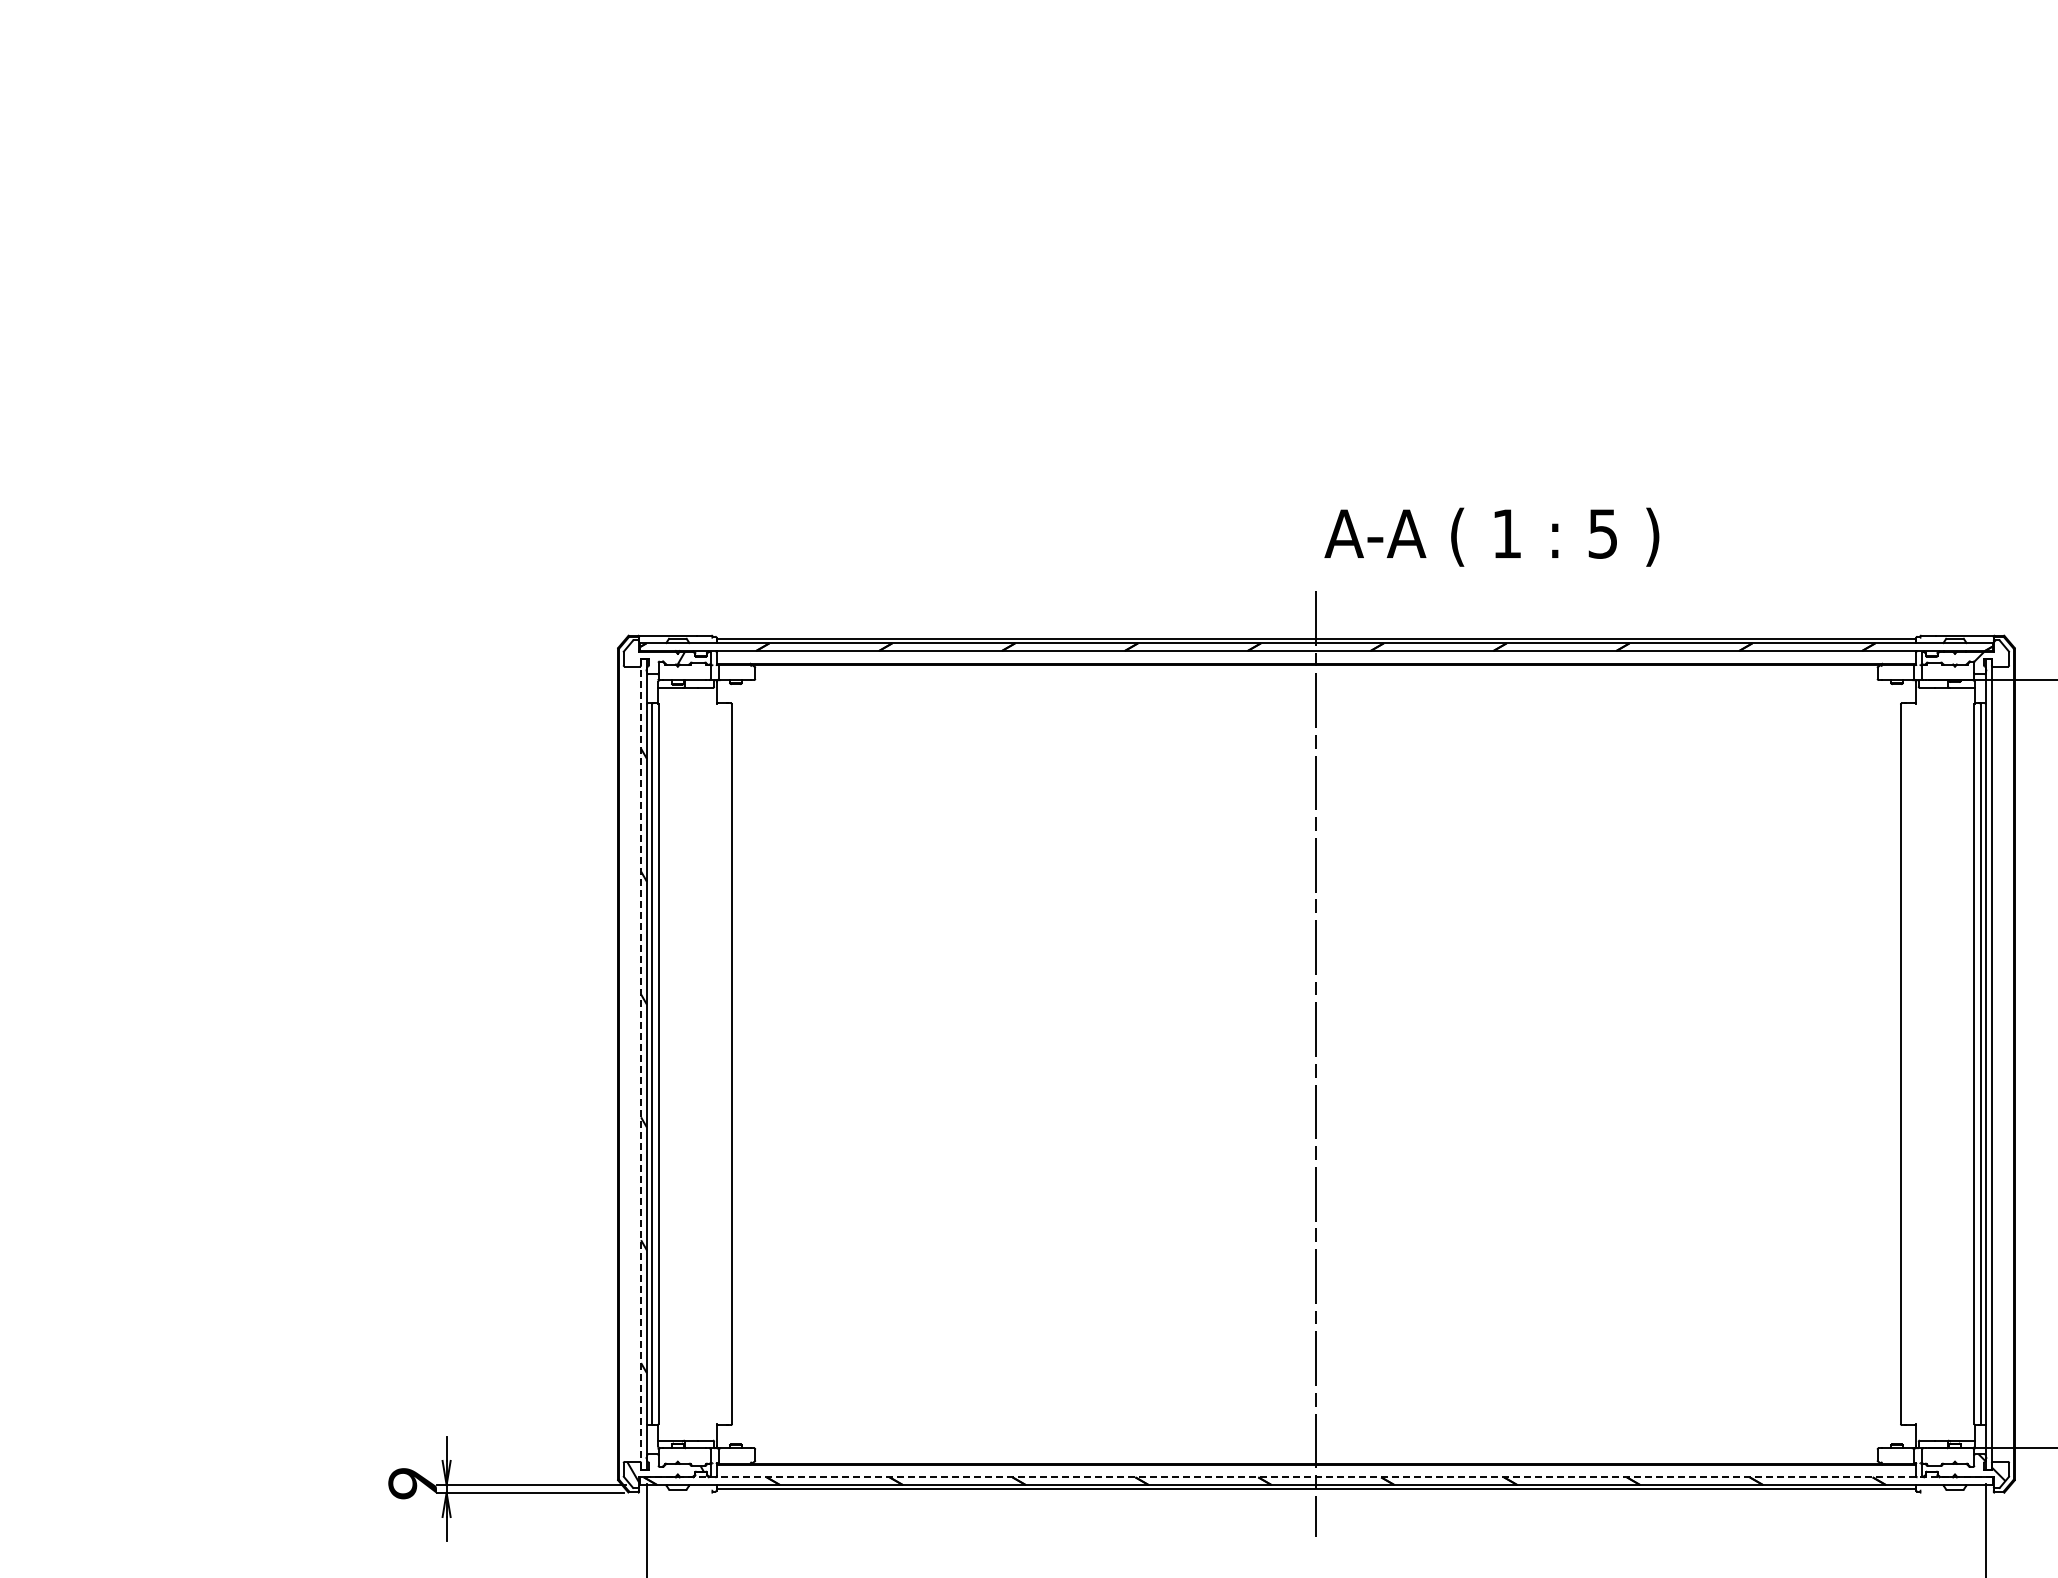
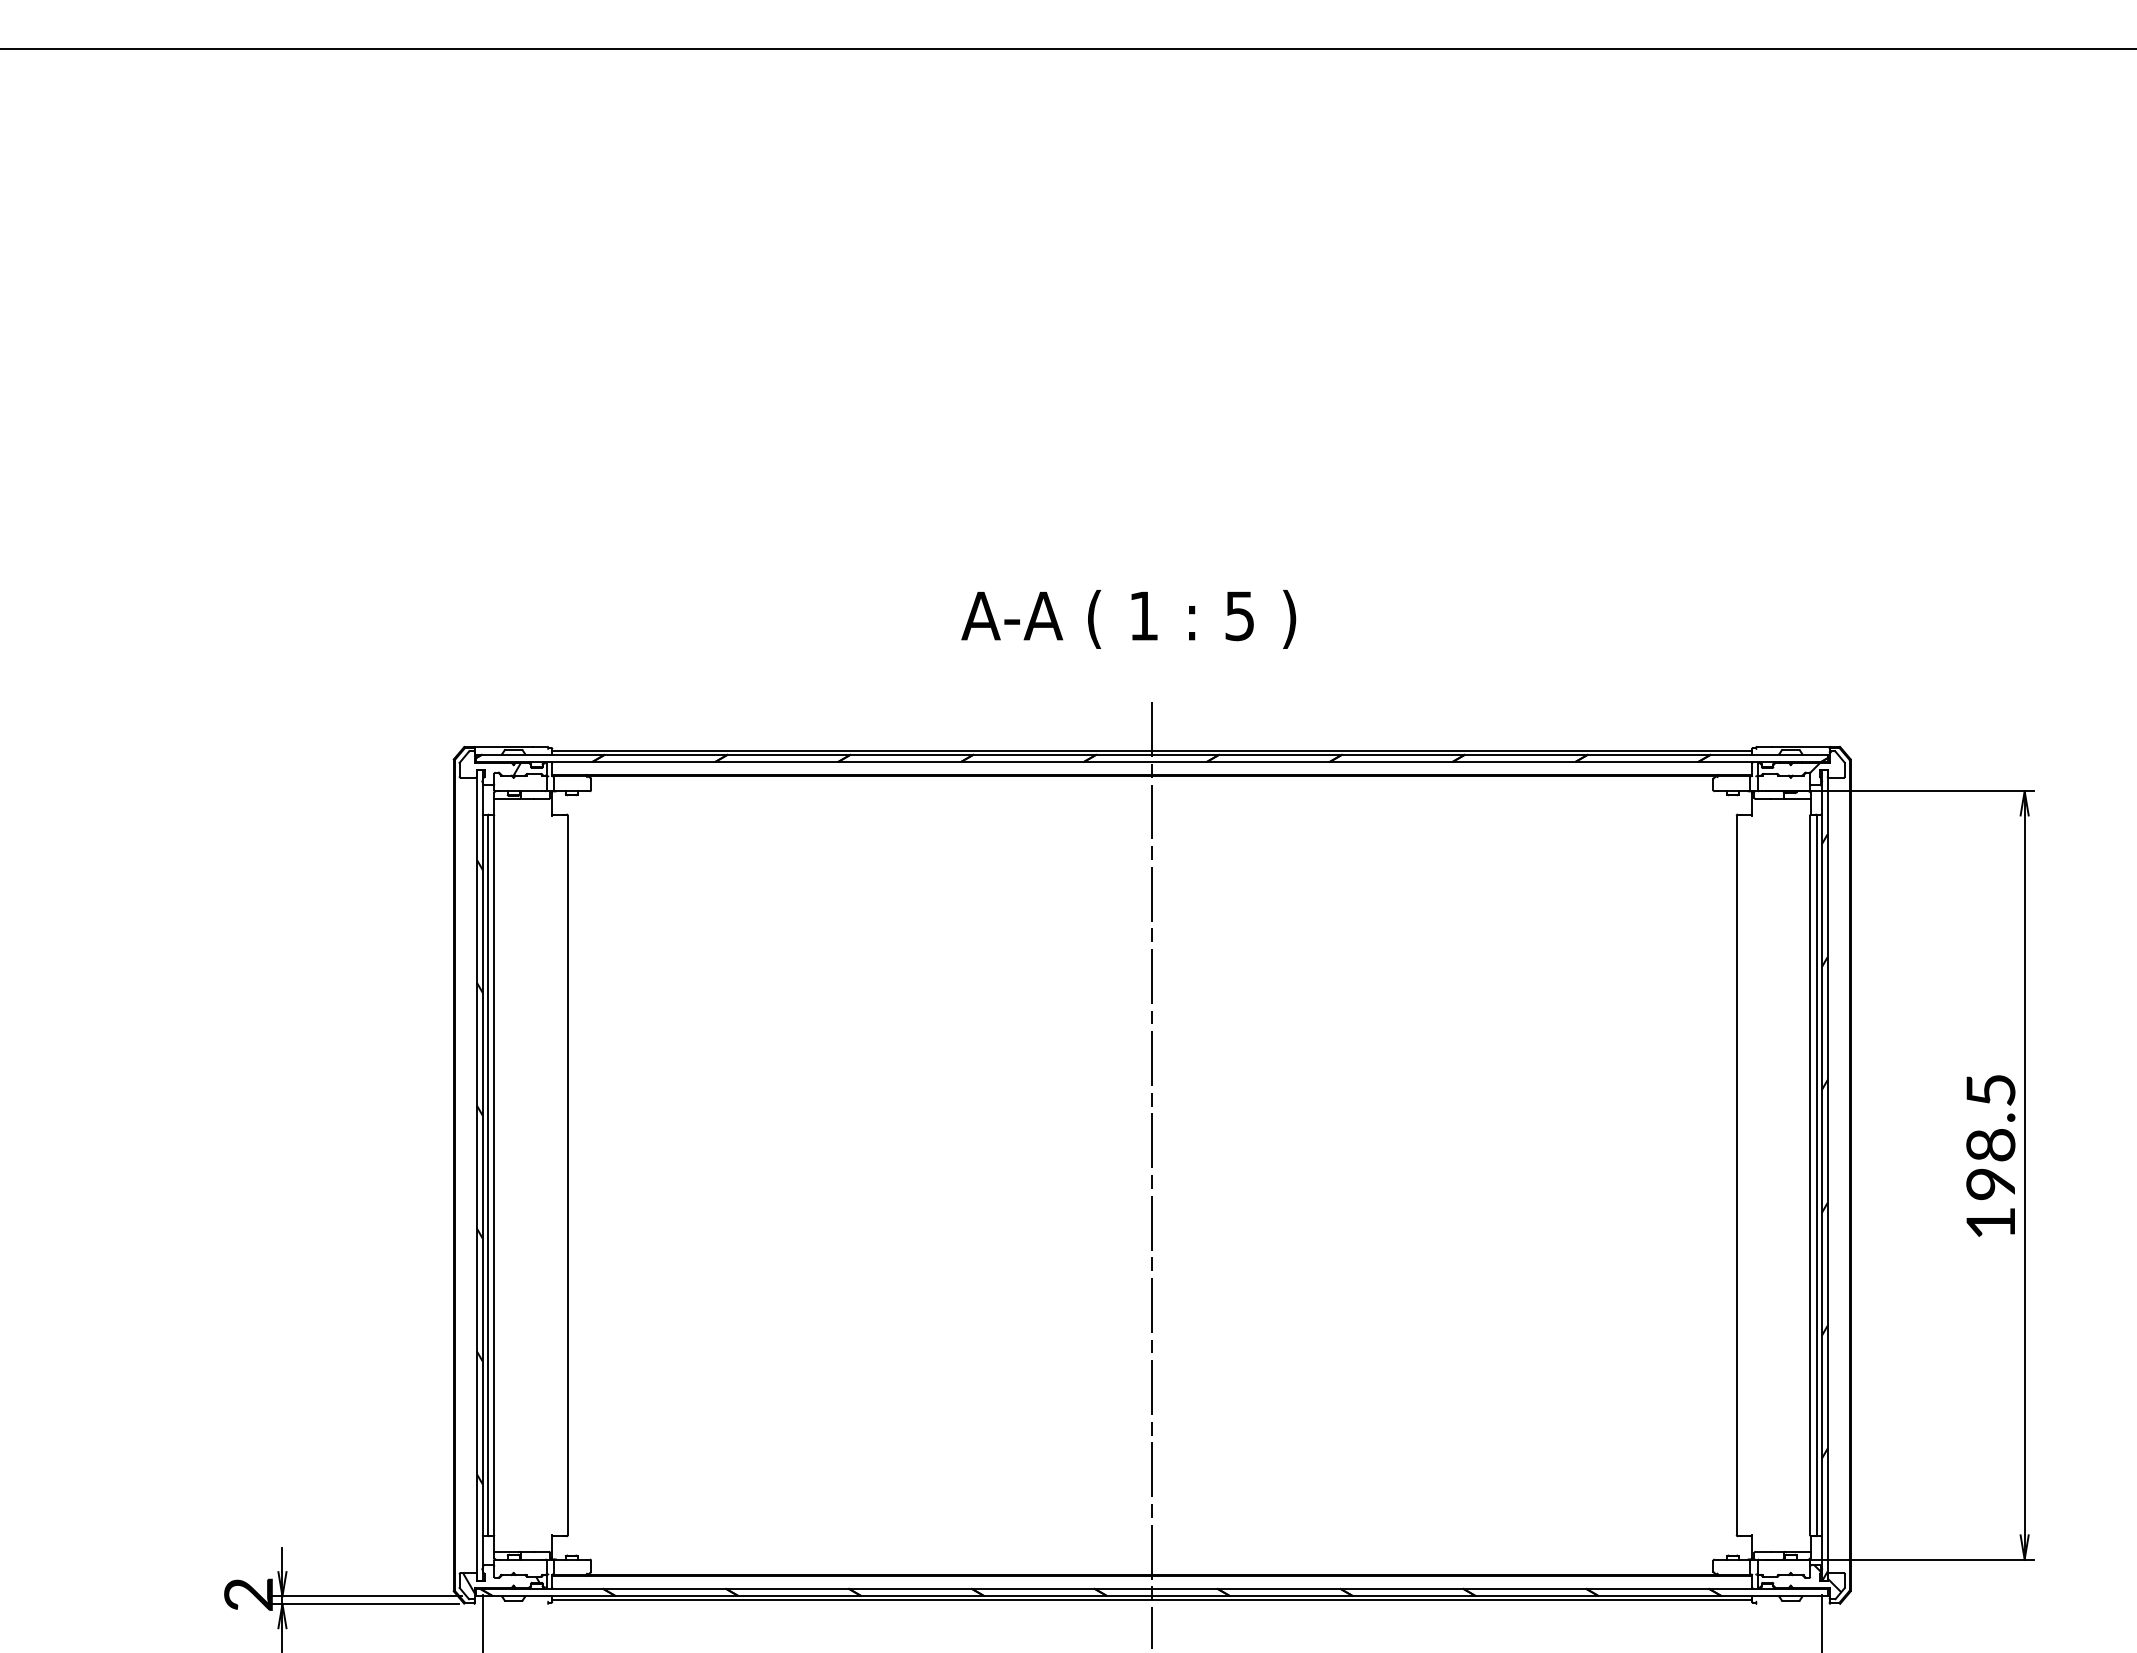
text: (1491, 537) -> (1128, 619), moved
line: (640, 1064) -> (476, 1175), dashed -> solid
hatch: (1988, 1096) -> (1824, 1207), added
line: (1315, 1477) -> (1151, 1588), dashed -> solid
text: (412, 1483) -> (248, 1594), 9 -> 2

